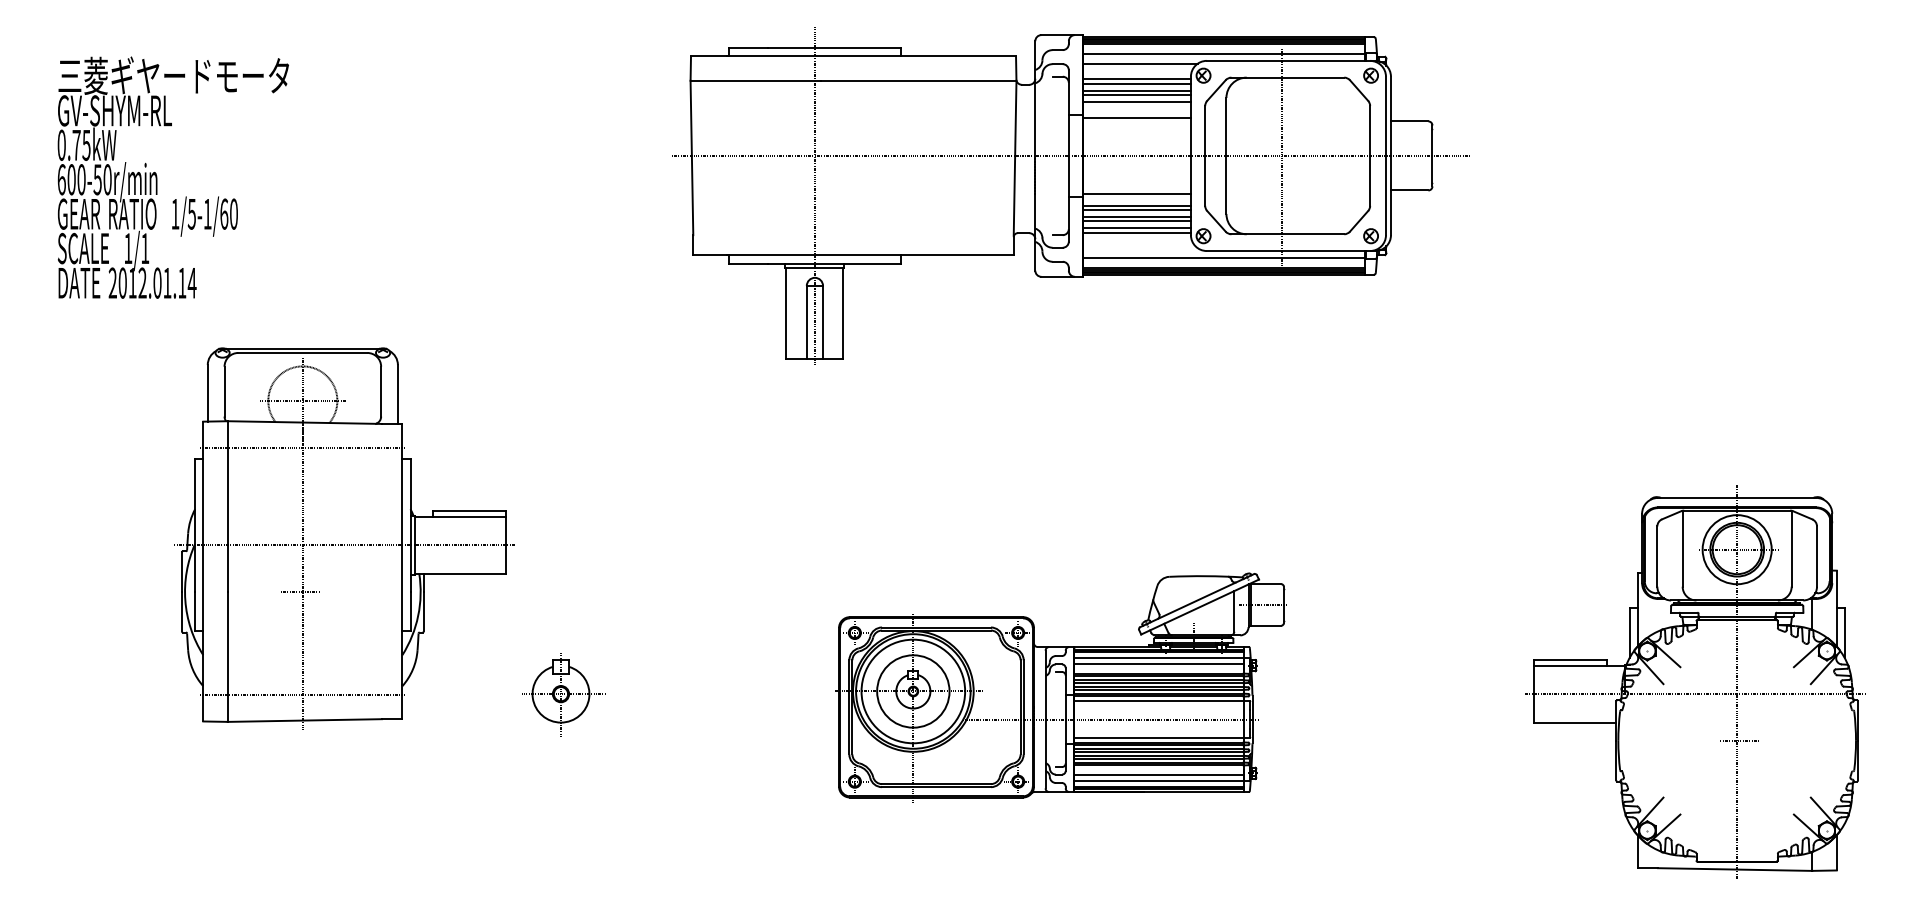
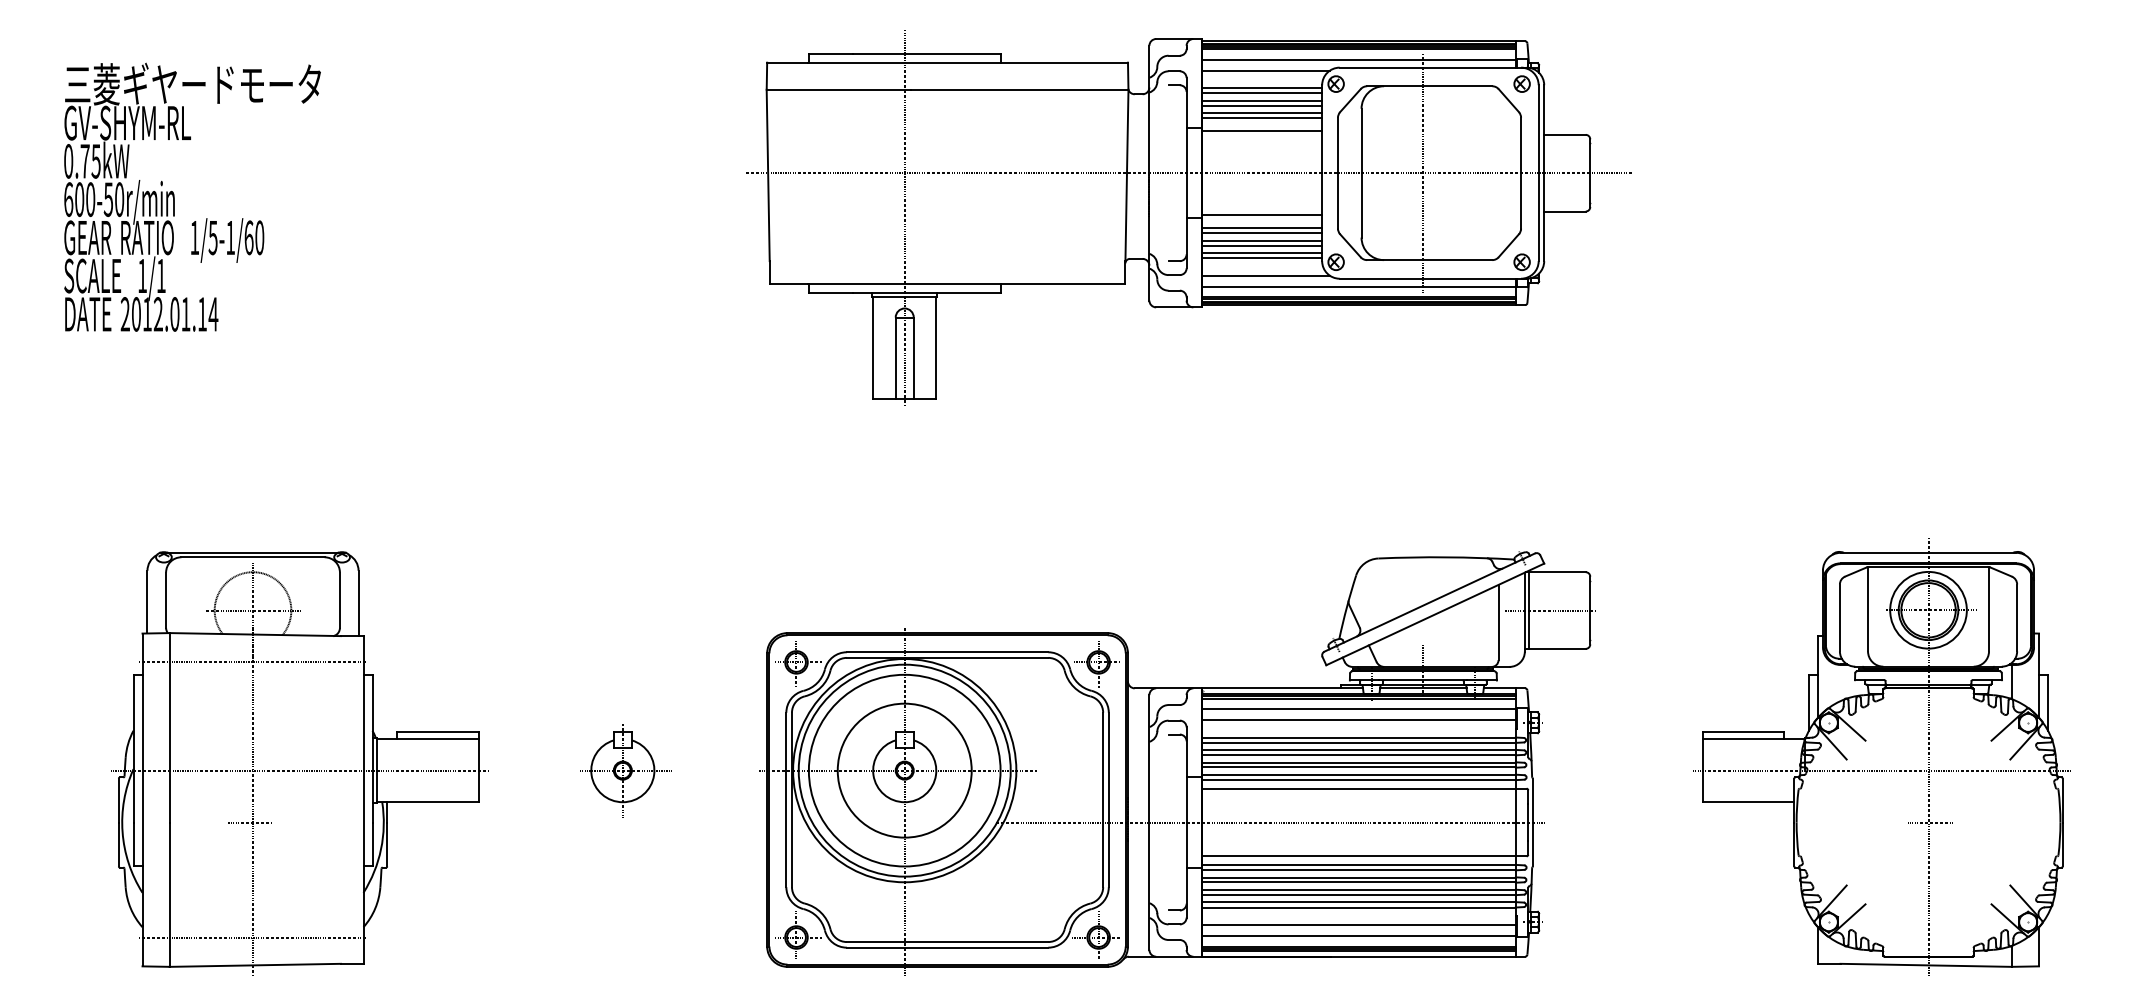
line: (1136, 106) -> (1261, 118), added
line: (1140, 248) -> (1266, 275), added
part: (344, 538) -> (299, 763), moved
part: (1060, 687) -> (1177, 763), size x1.67

